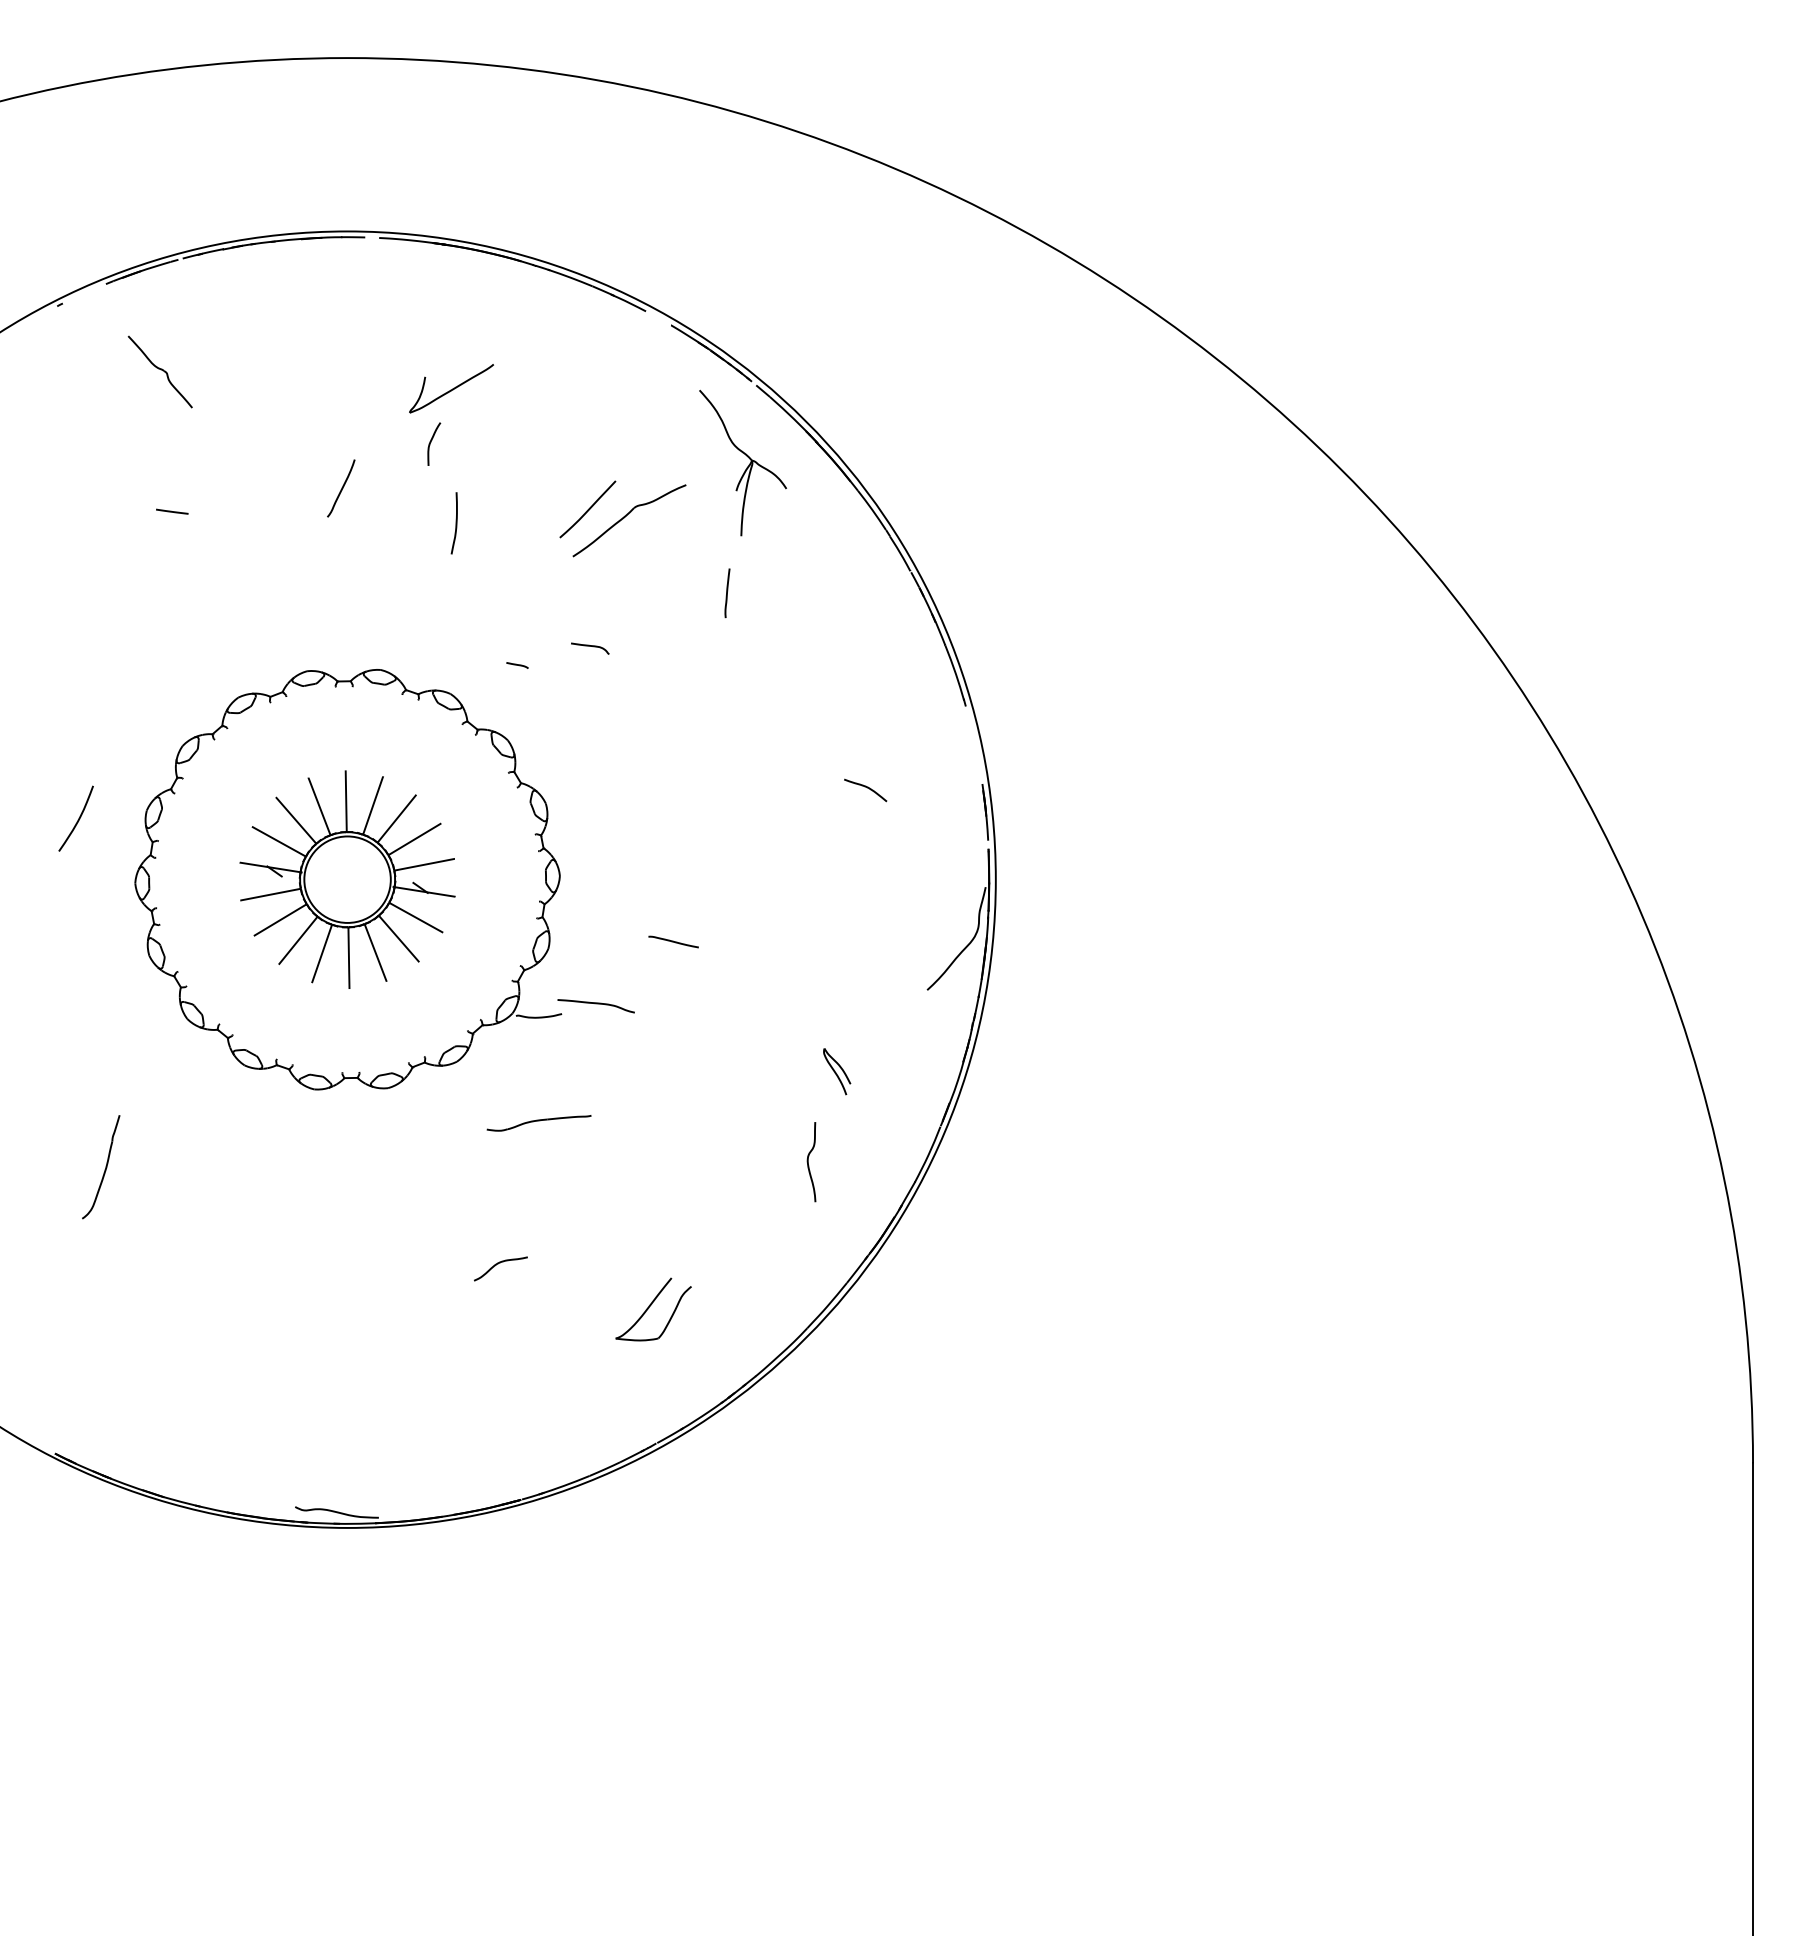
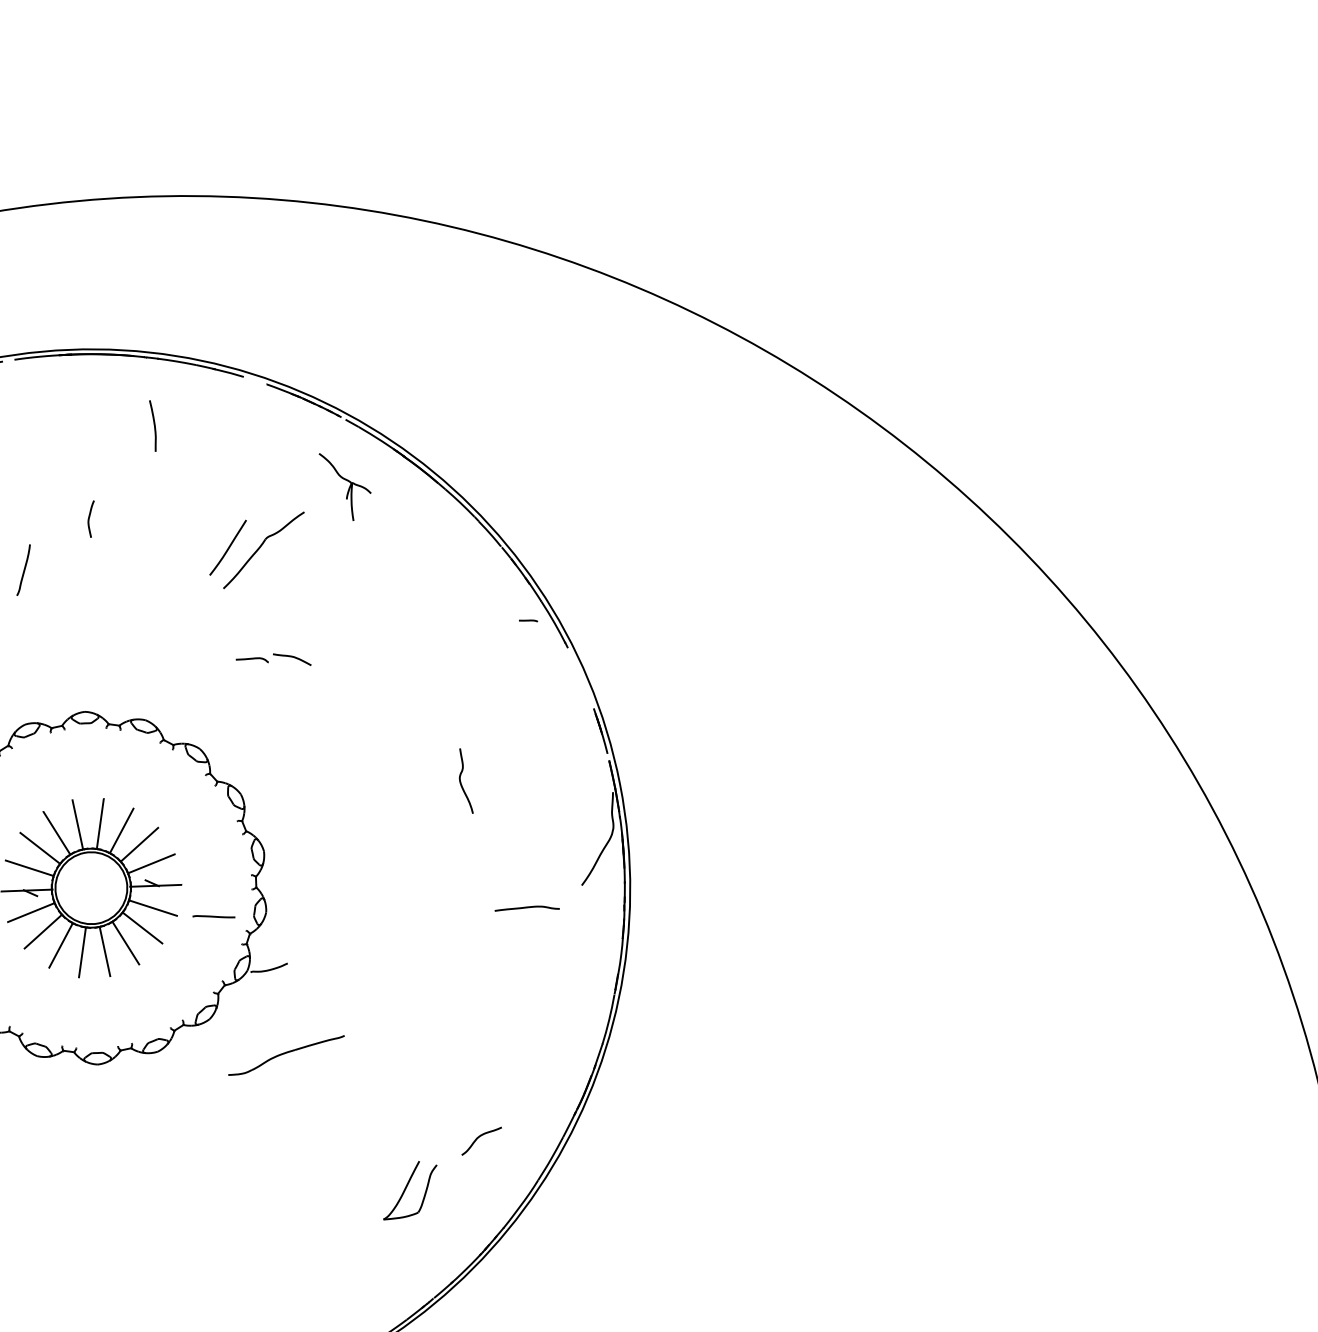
part: (451, 388) -> (97, 470), removed
part: (743, 462) -> (347, 484), size x0.6
curve: (455, 523) -> (153, 426), moved
line: (727, 593) -> (355, 594), removed
line: (517, 665) -> (528, 621), moved
curve: (867, 788) -> (293, 657), moved
line: (673, 941) -> (213, 916), moved
curve: (595, 1004) -> (526, 908), moved
part: (837, 1071) -> (521, 966), removed
part: (538, 1123) -> (286, 1056), size x1.4
curve: (808, 1162) -> (461, 782), moved
curve: (498, 1264) -> (479, 1138), moved

